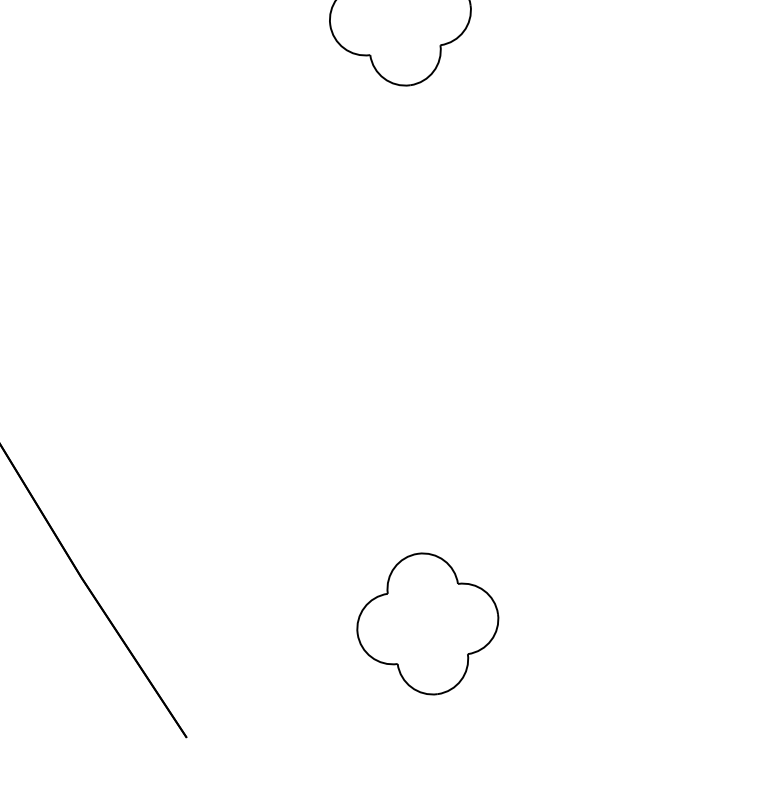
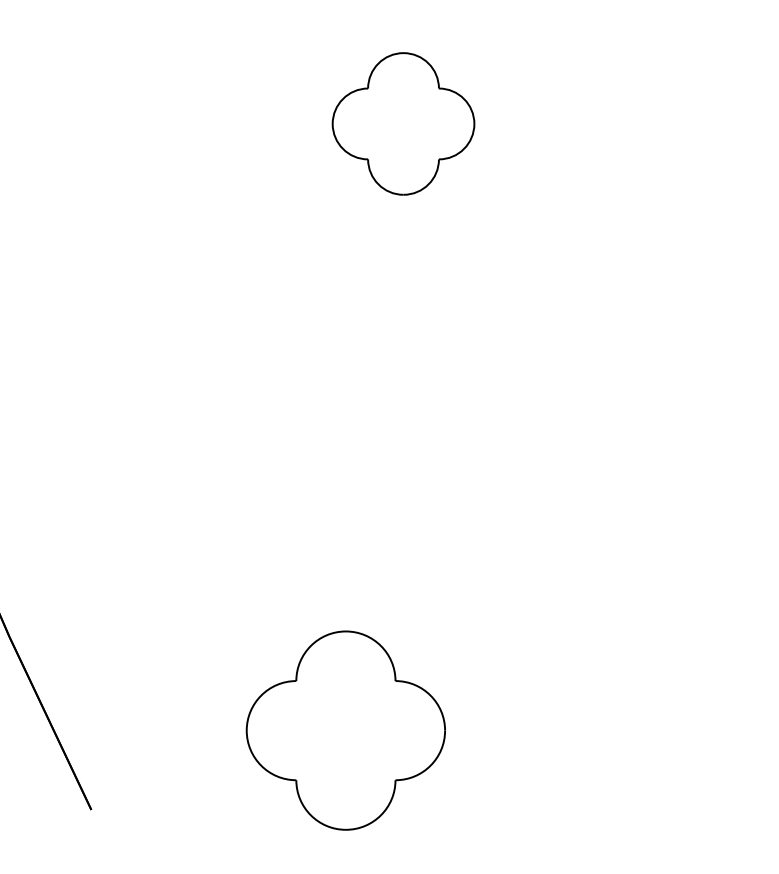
part: (427, 623) -> (345, 730), size x1.4

